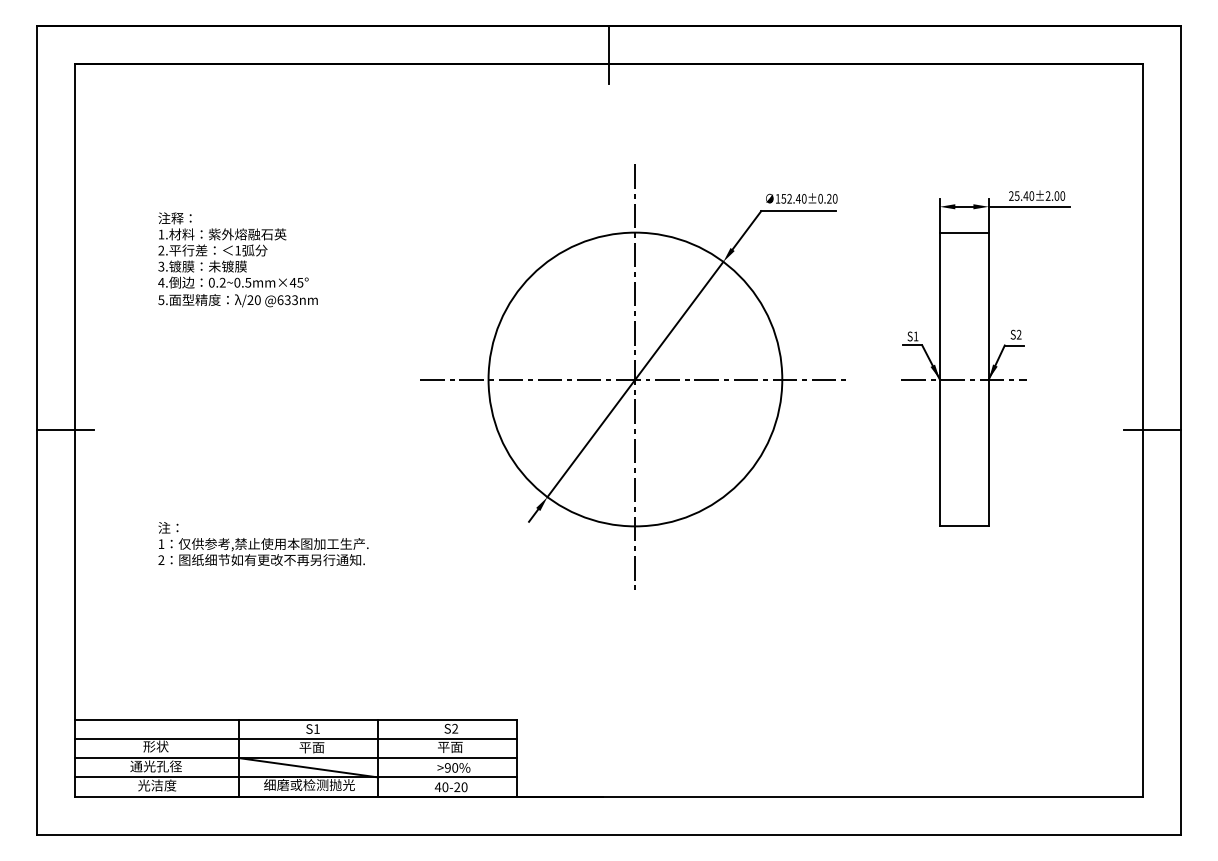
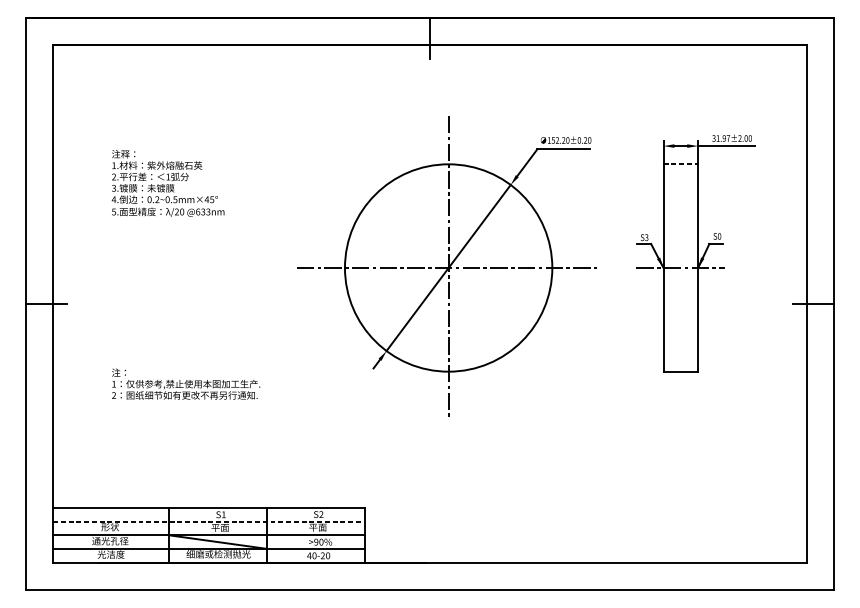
text: (1021, 195) -> (721, 138), 25.40±2.00 -> 31.97±2.00
text: (797, 198) -> (563, 140), 152.40±0.20 -> 152.20±0.20
line: (964, 232) -> (680, 164), solid -> dashed
text: (1018, 334) -> (719, 236), S2 -> S0
text: (915, 336) -> (646, 237), S1 -> S3
line: (296, 738) -> (209, 521), solid -> dashed

